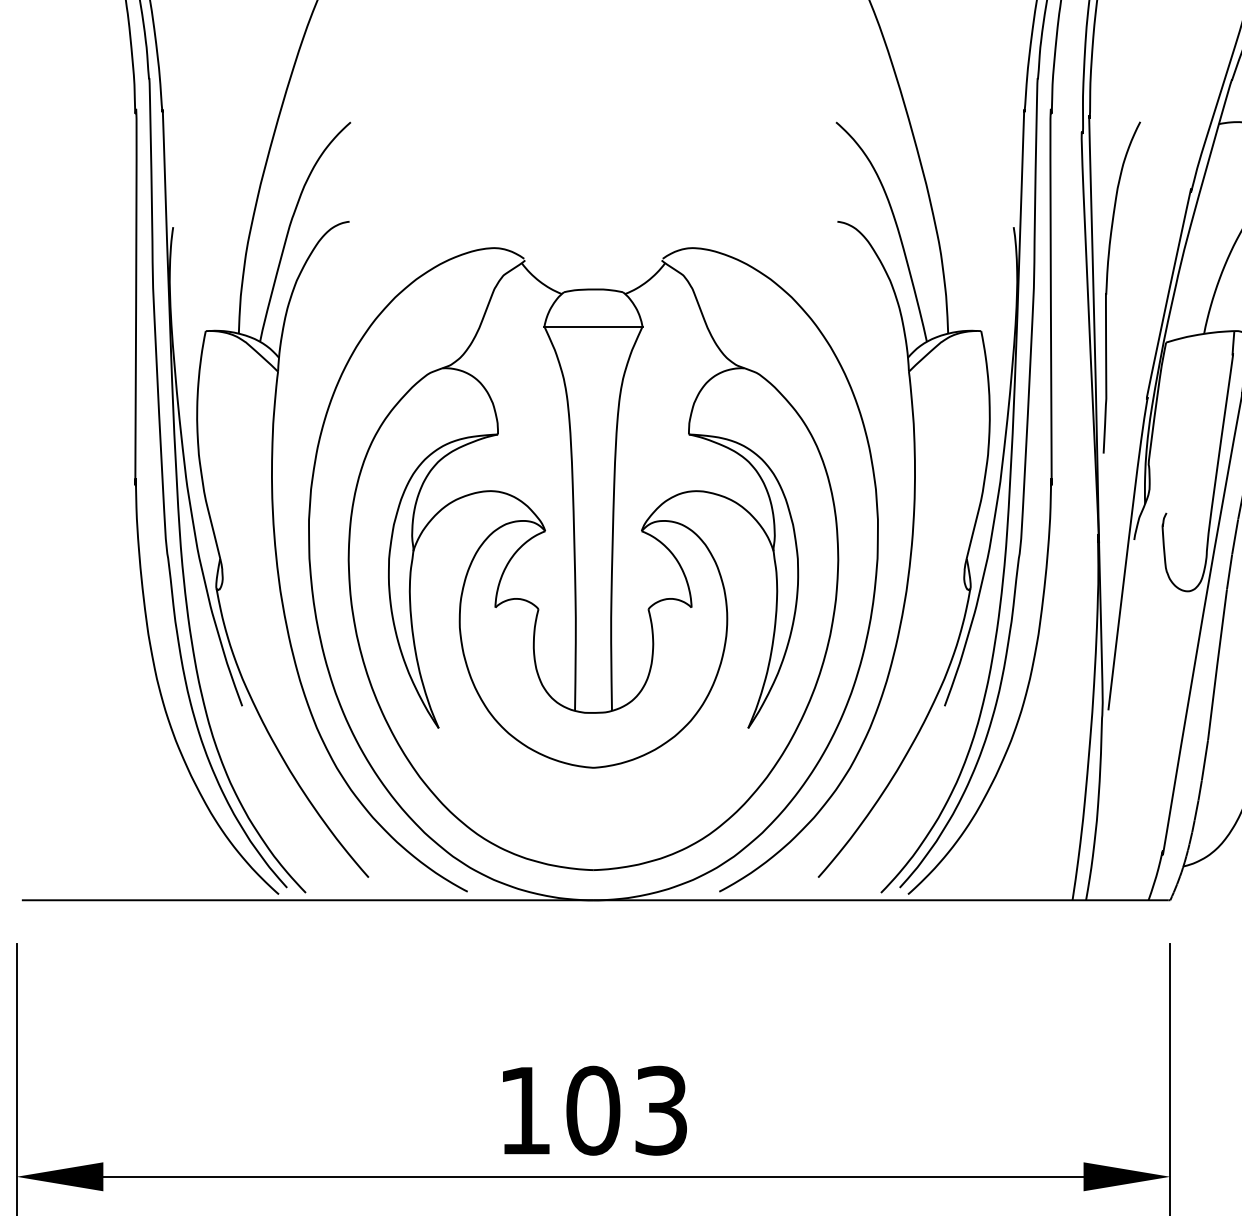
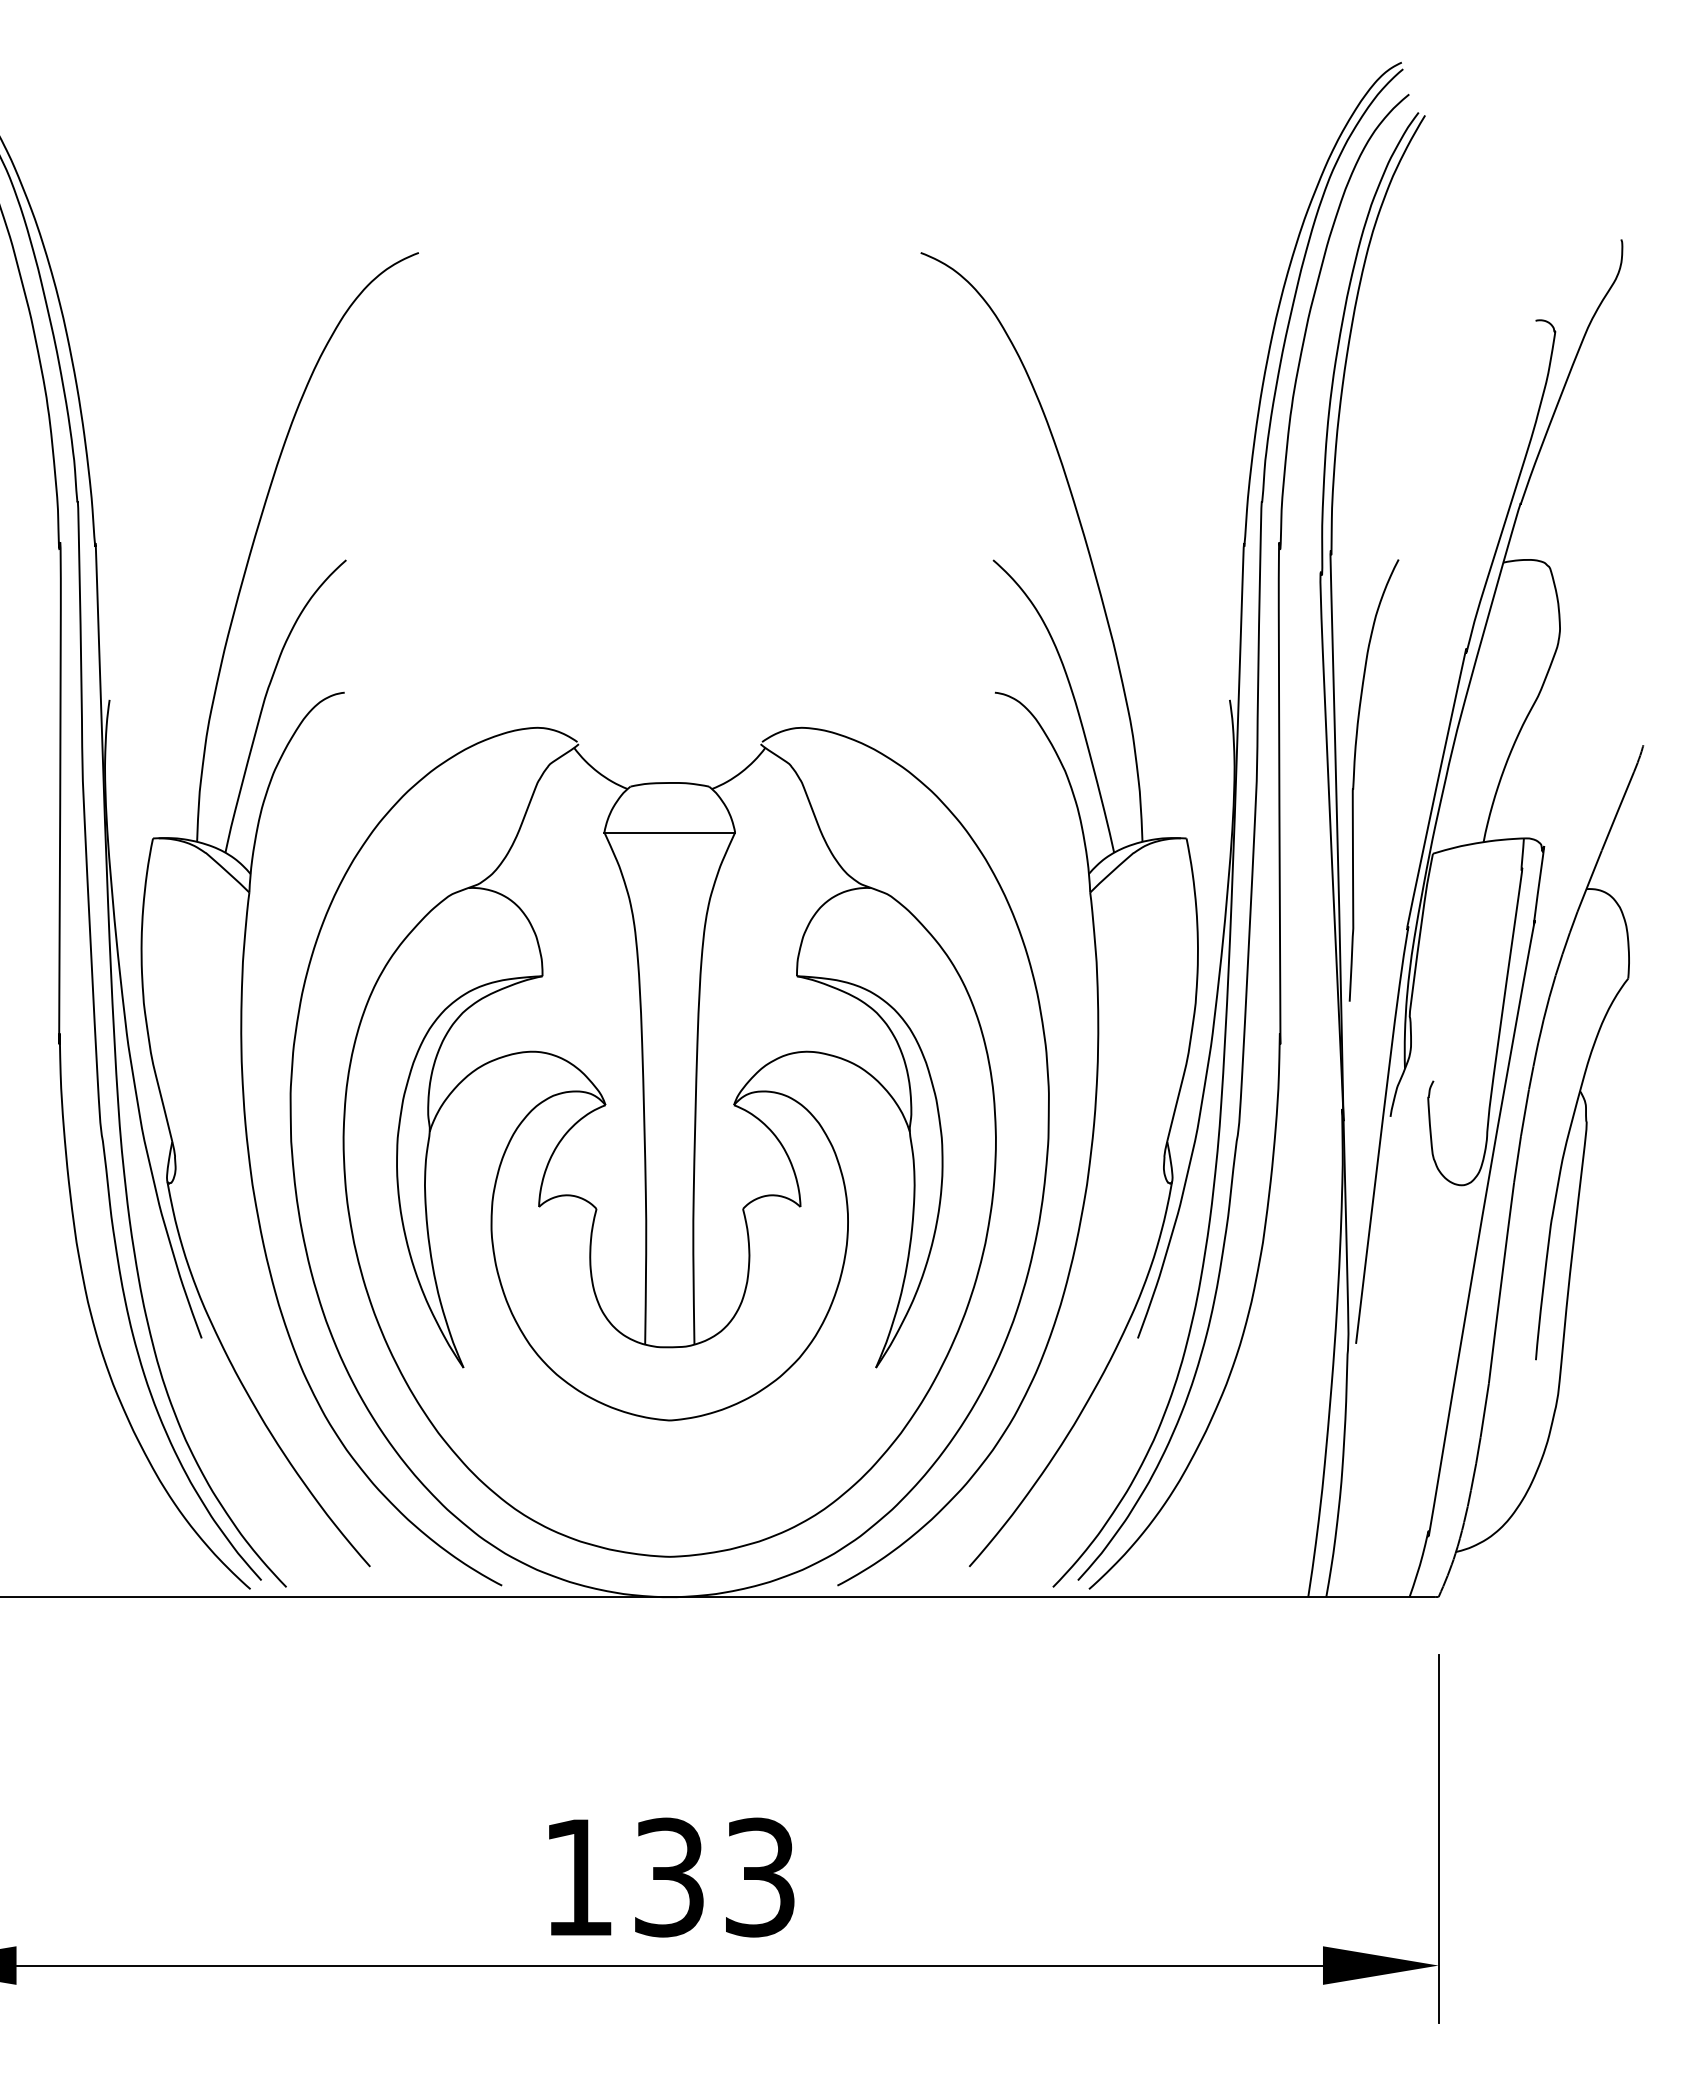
text: (593, 1110) -> (669, 1877), 103 -> 133

